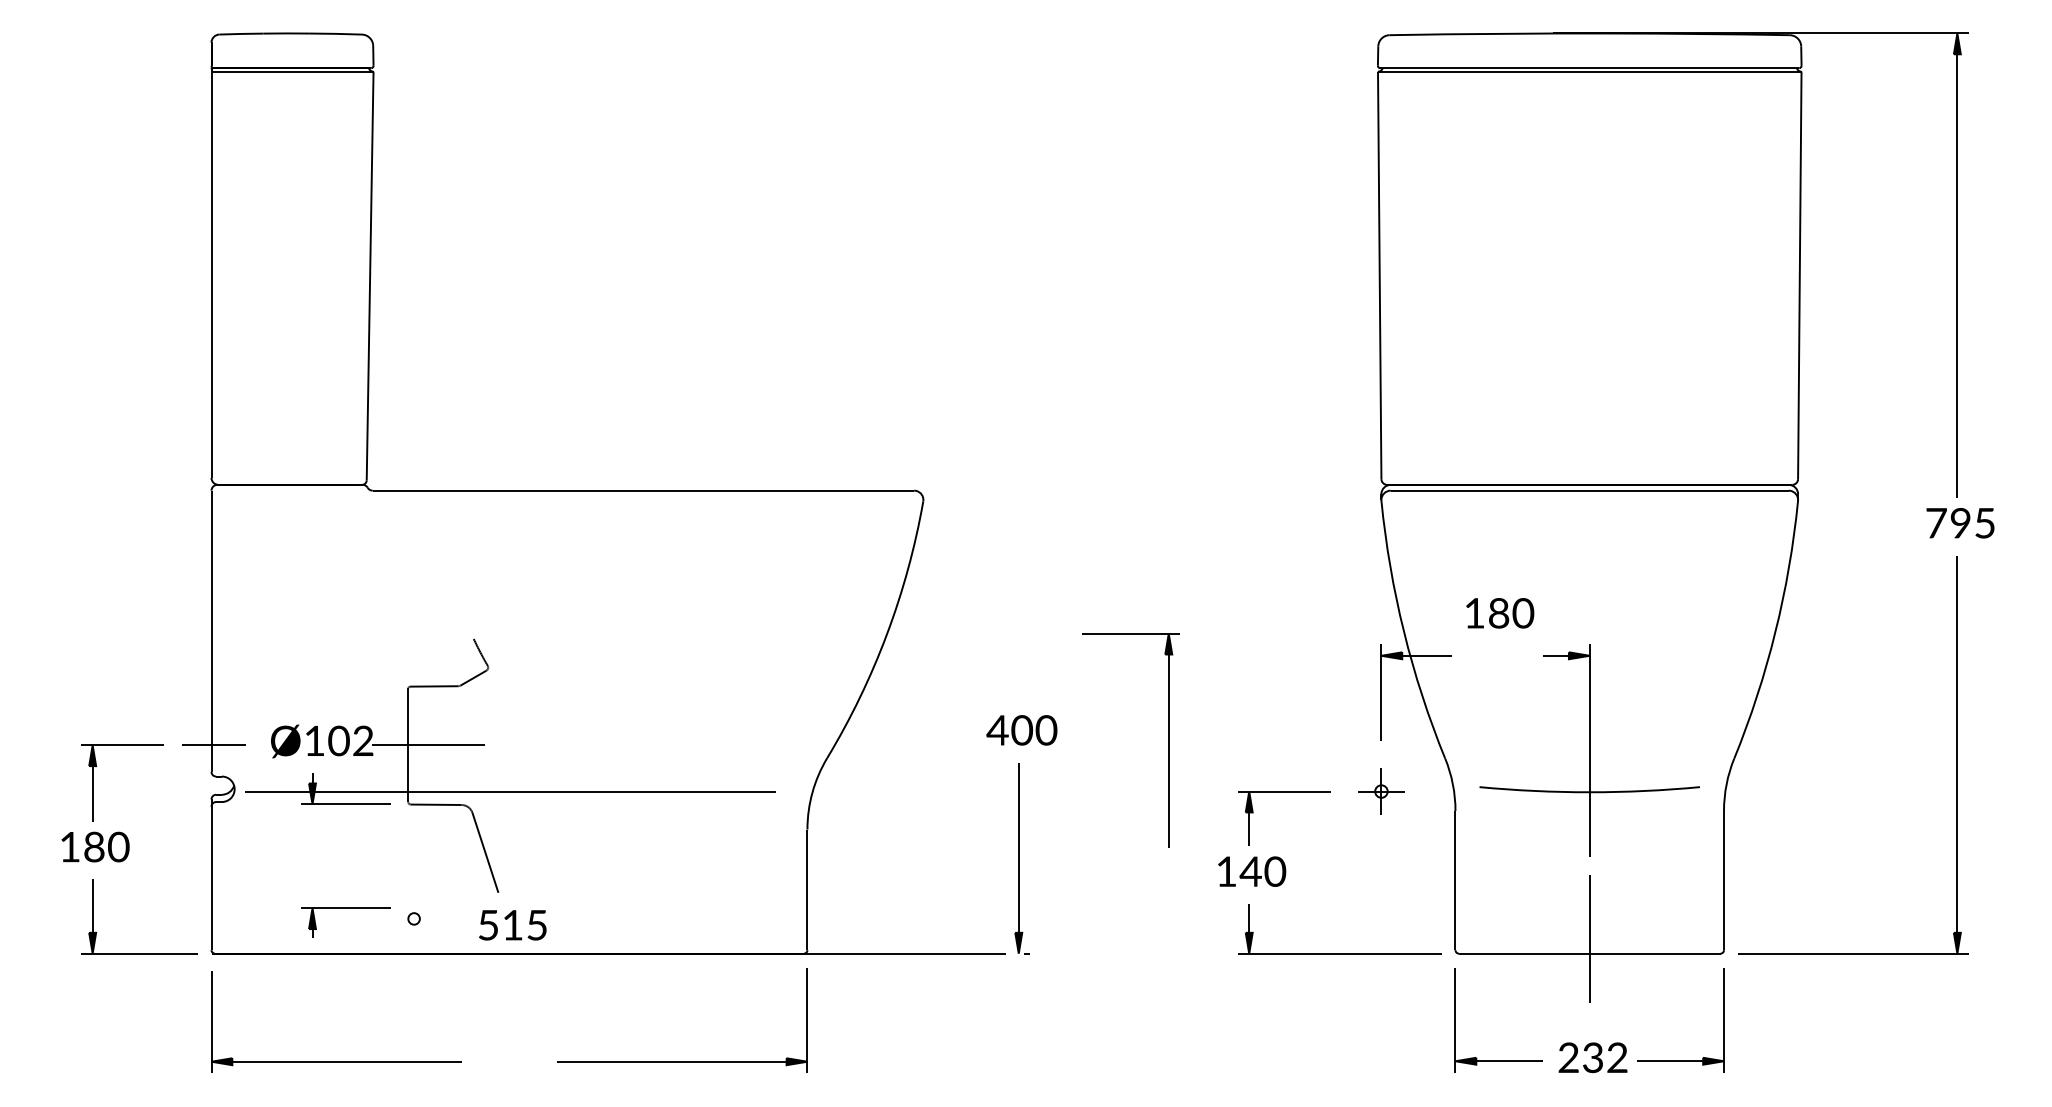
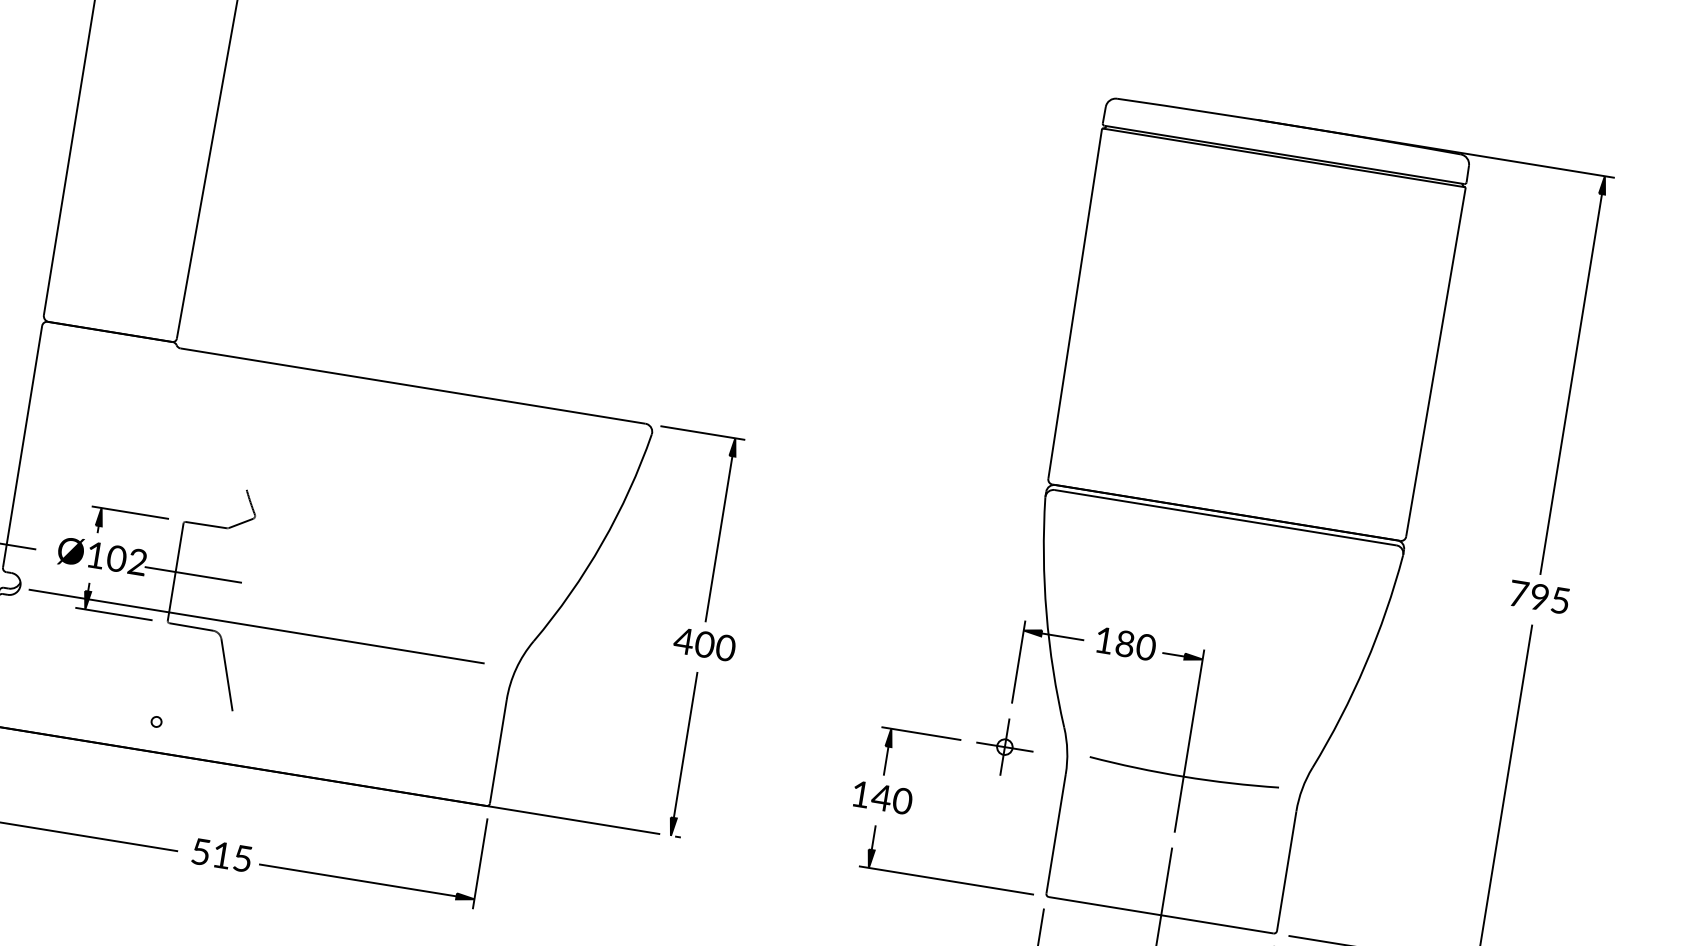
text: (1500, 613) -> (1126, 644), moved
part: (1168, 740) -> (720, 529), moved
part: (1381, 791) -> (1004, 747), size x1.43
part: (345, 908) -> (129, 512), moved
text: (512, 925) -> (221, 855), moved

